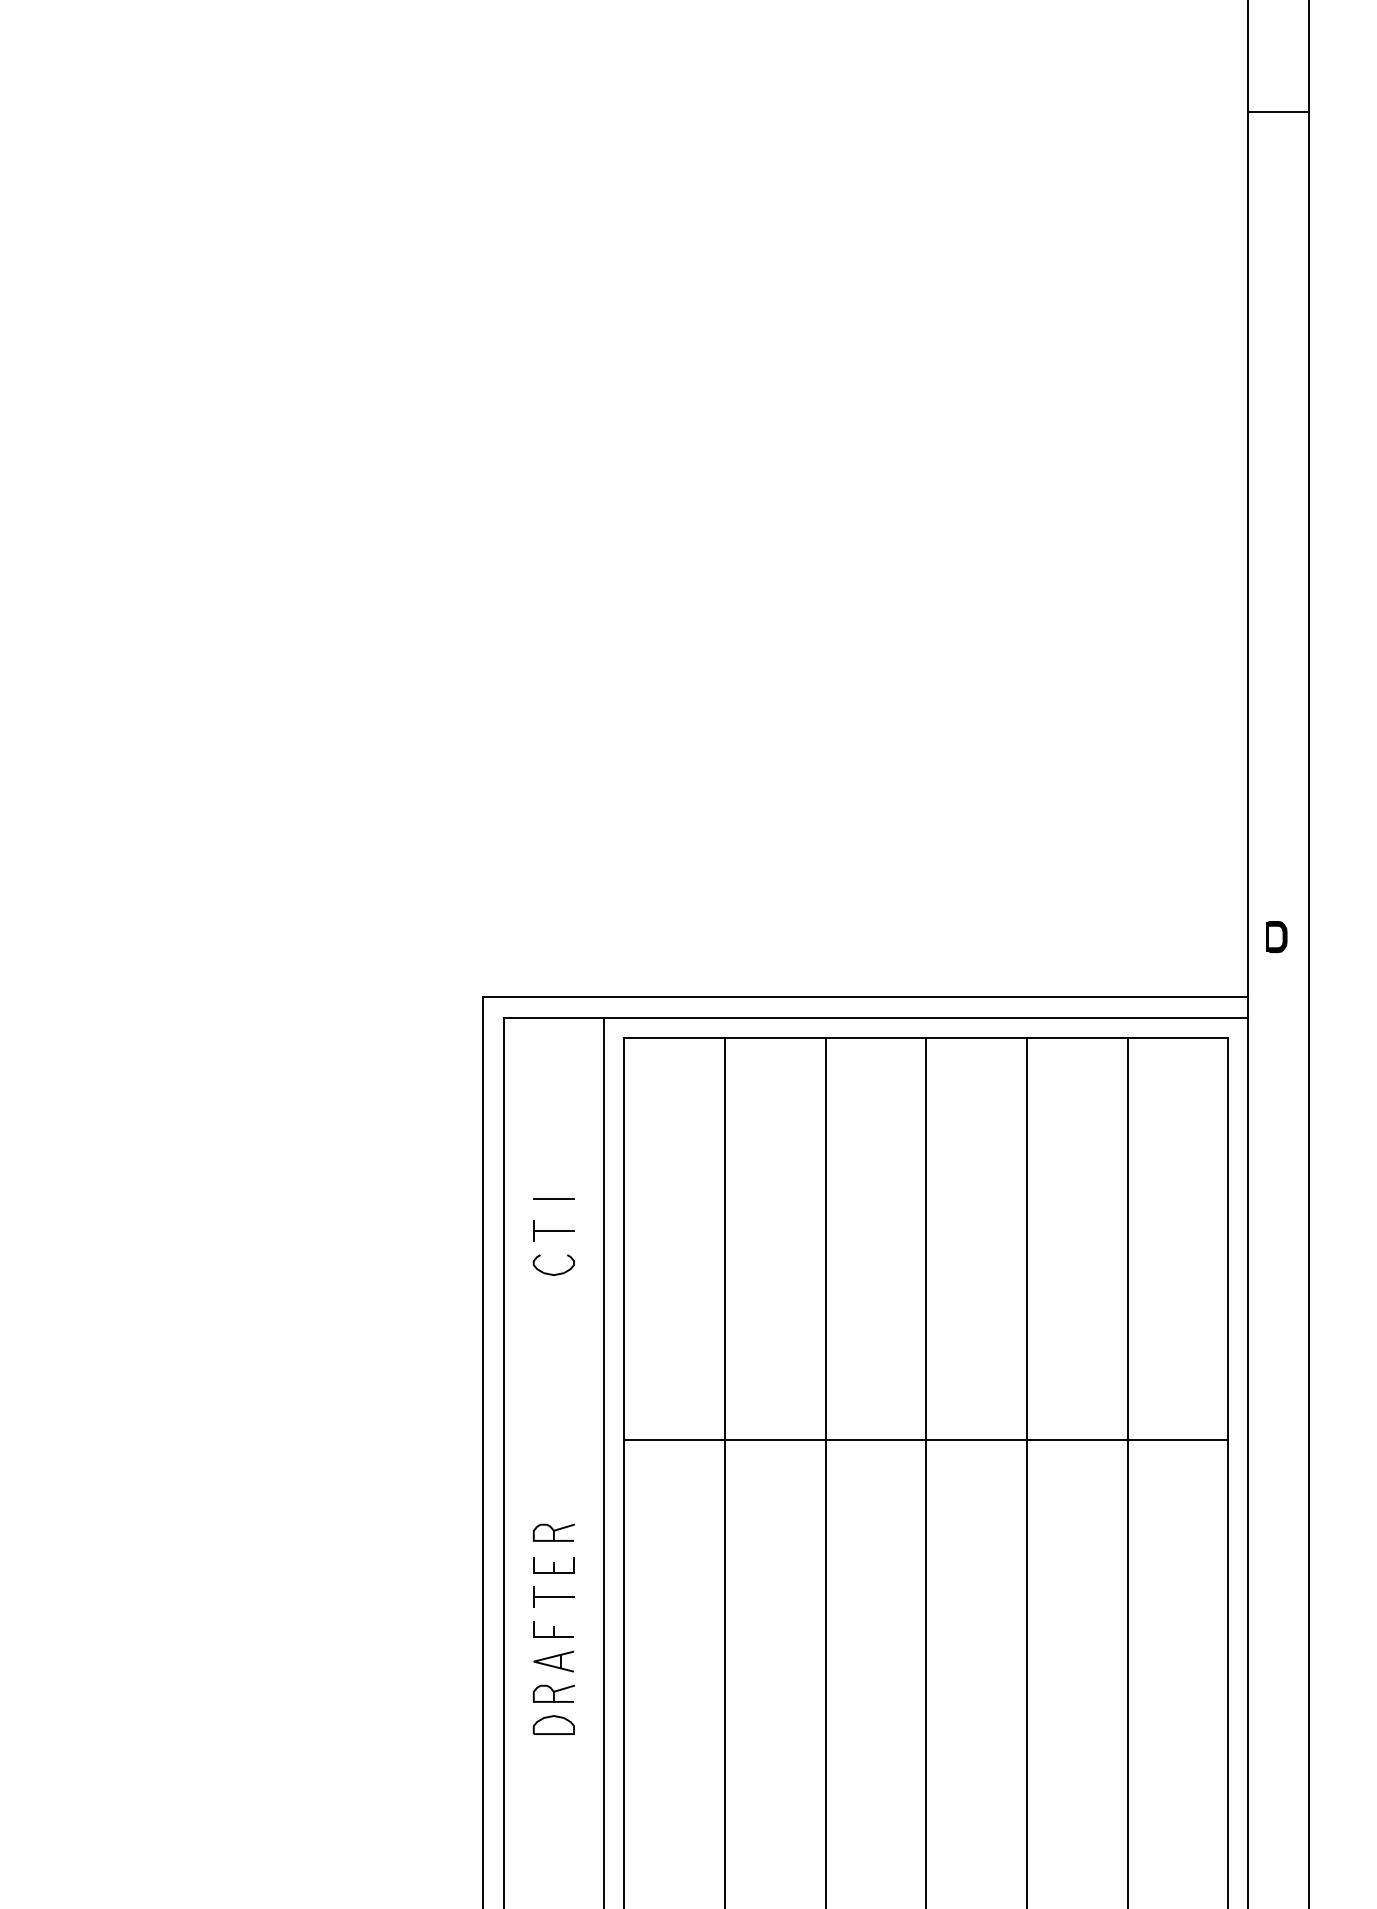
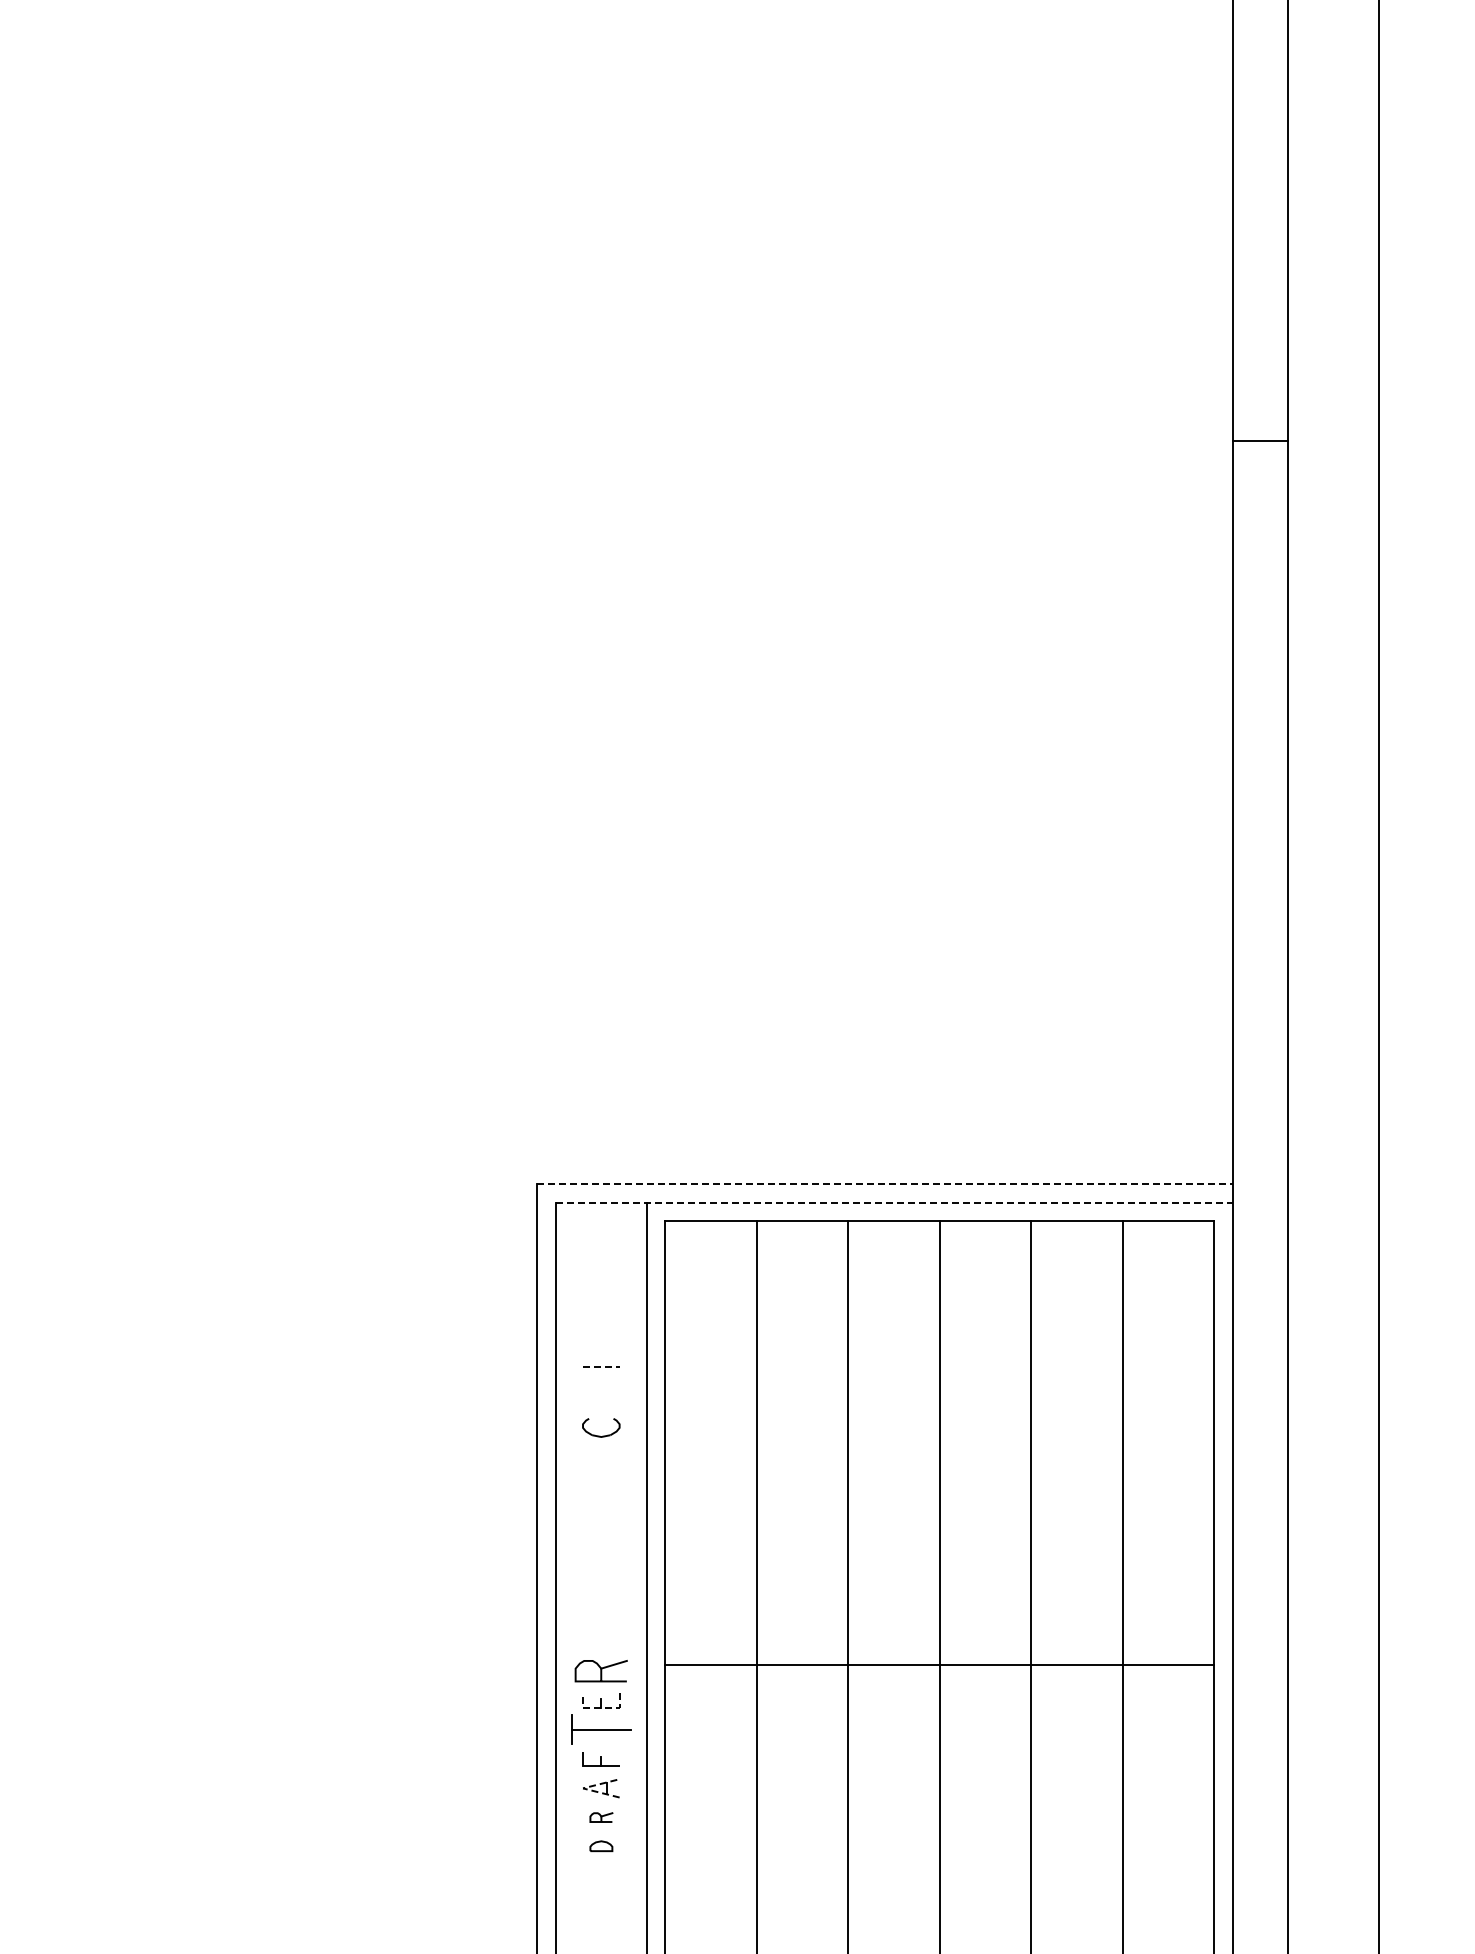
line: (1277, 111) -> (1259, 441), moved
part: (1276, 936) -> (1258, 1129), removed
line: (865, 997) -> (884, 1184), solid -> dashed
line: (876, 1017) -> (894, 1202), solid -> dashed
line: (554, 1198) -> (601, 1367), solid -> dashed
part: (554, 1230) -> (601, 1396), removed
line: (925, 1440) -> (939, 1665), moved
part: (554, 1533) -> (601, 1671), size x1.4
line: (553, 1572) -> (600, 1707), solid -> dashed
part: (554, 1596) -> (601, 1729), size x1.6
line: (534, 1661) -> (583, 1788), solid -> dashed
part: (554, 1693) -> (601, 1817), size x0.6
part: (554, 1725) -> (601, 1846), size x0.6

